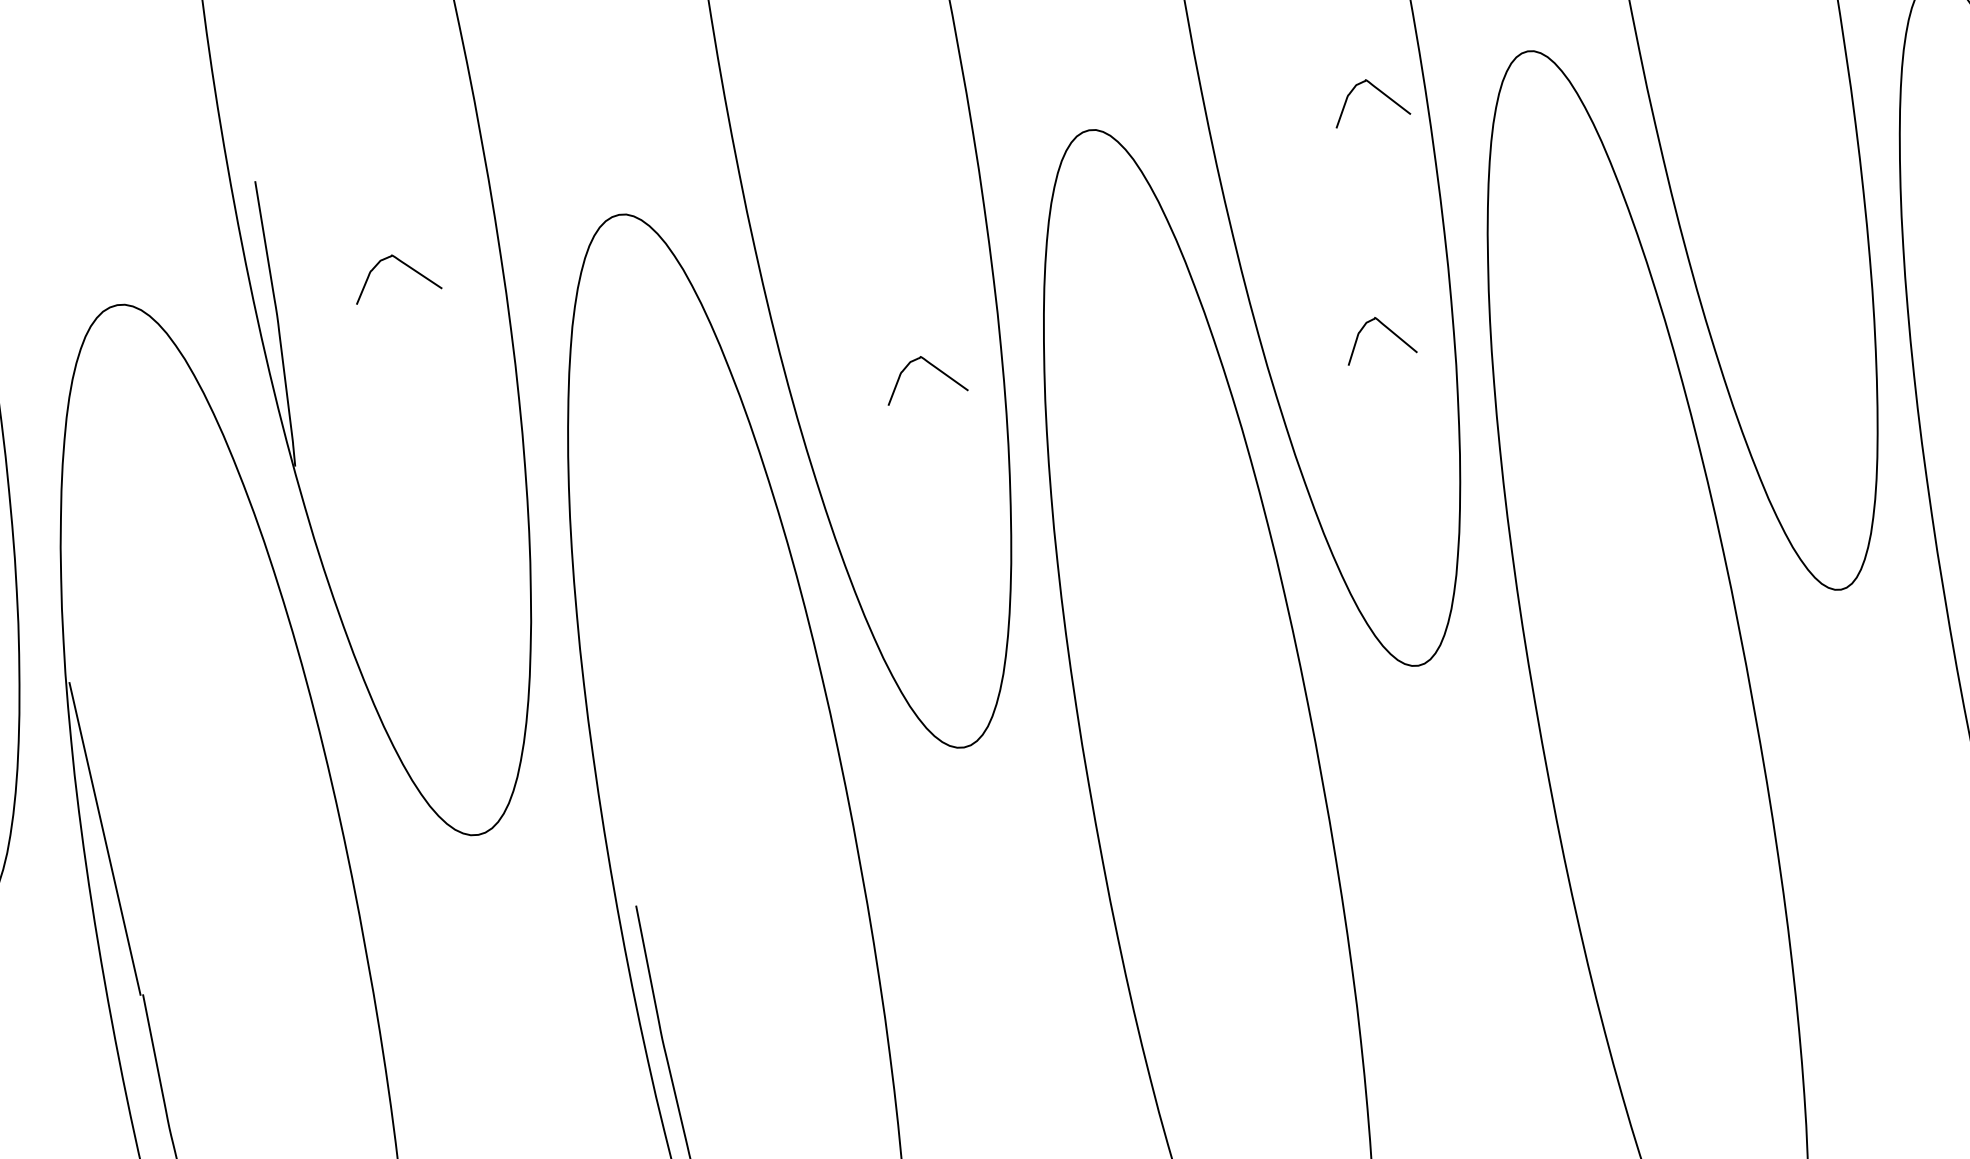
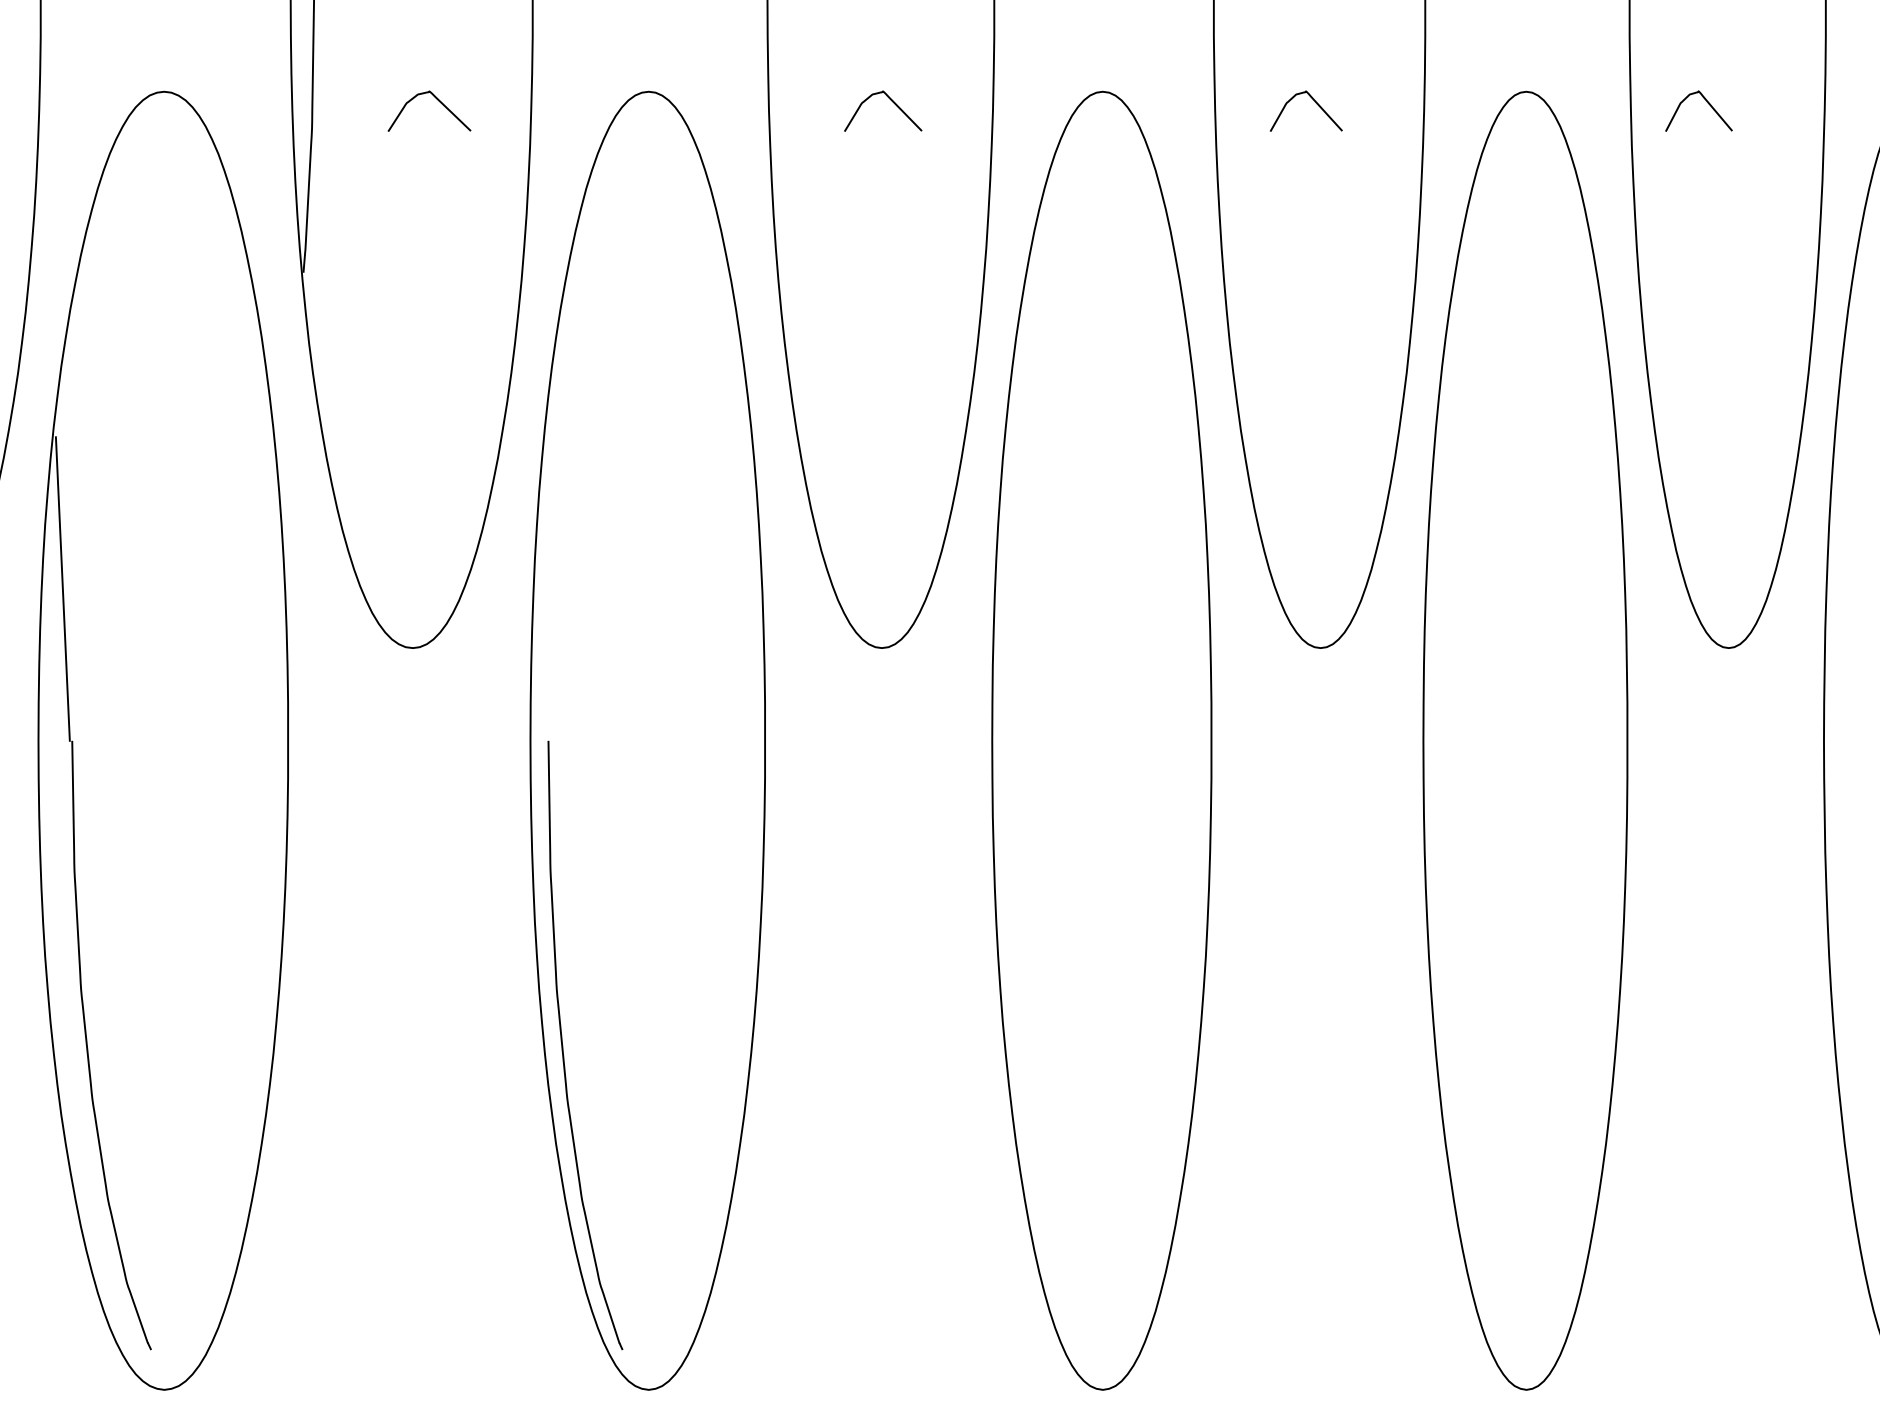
curve: (1377, 90) -> (1315, 103), moved
curve: (1386, 328) -> (1707, 103), moved
curve: (931, 365) -> (891, 101), moved

